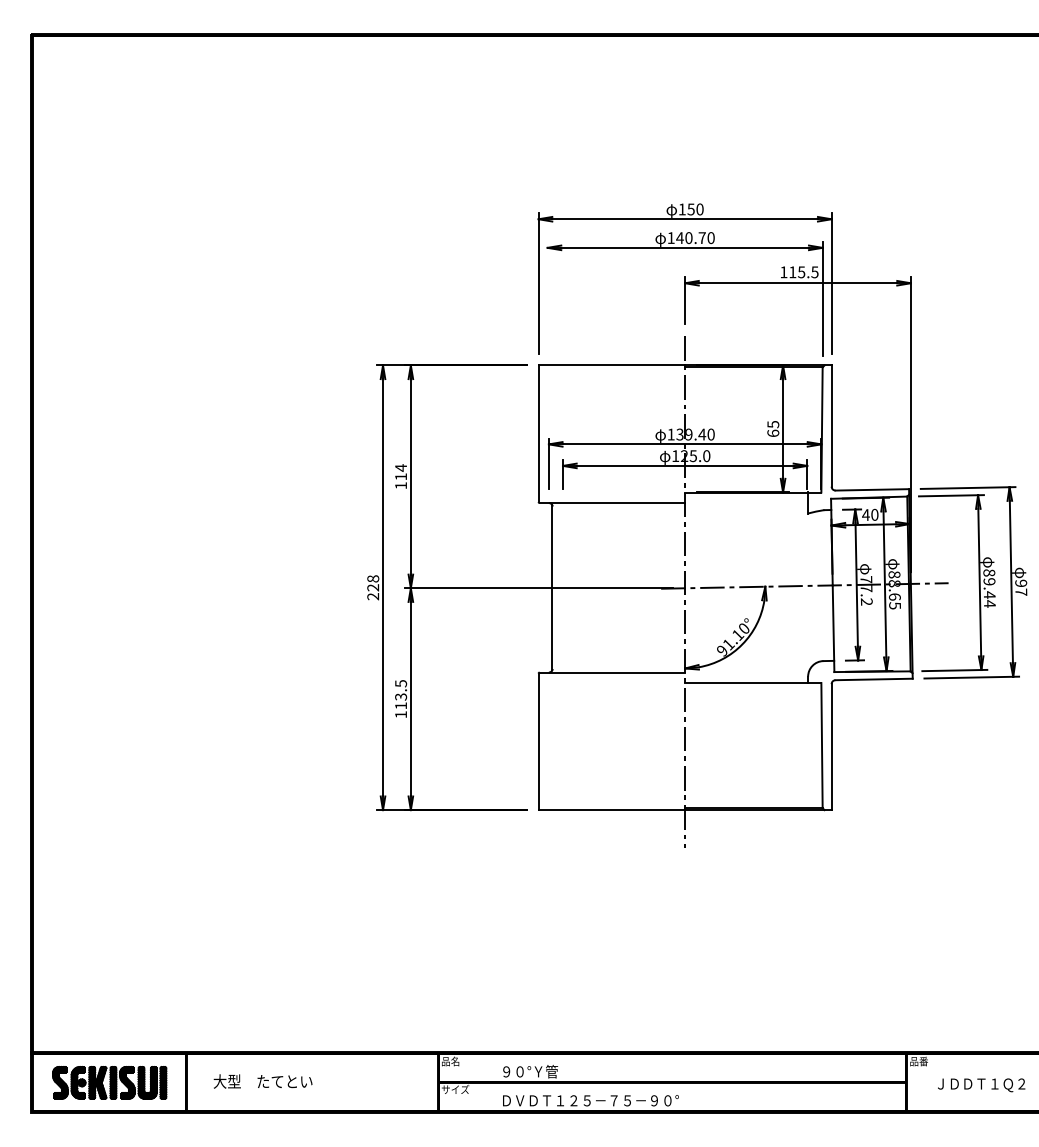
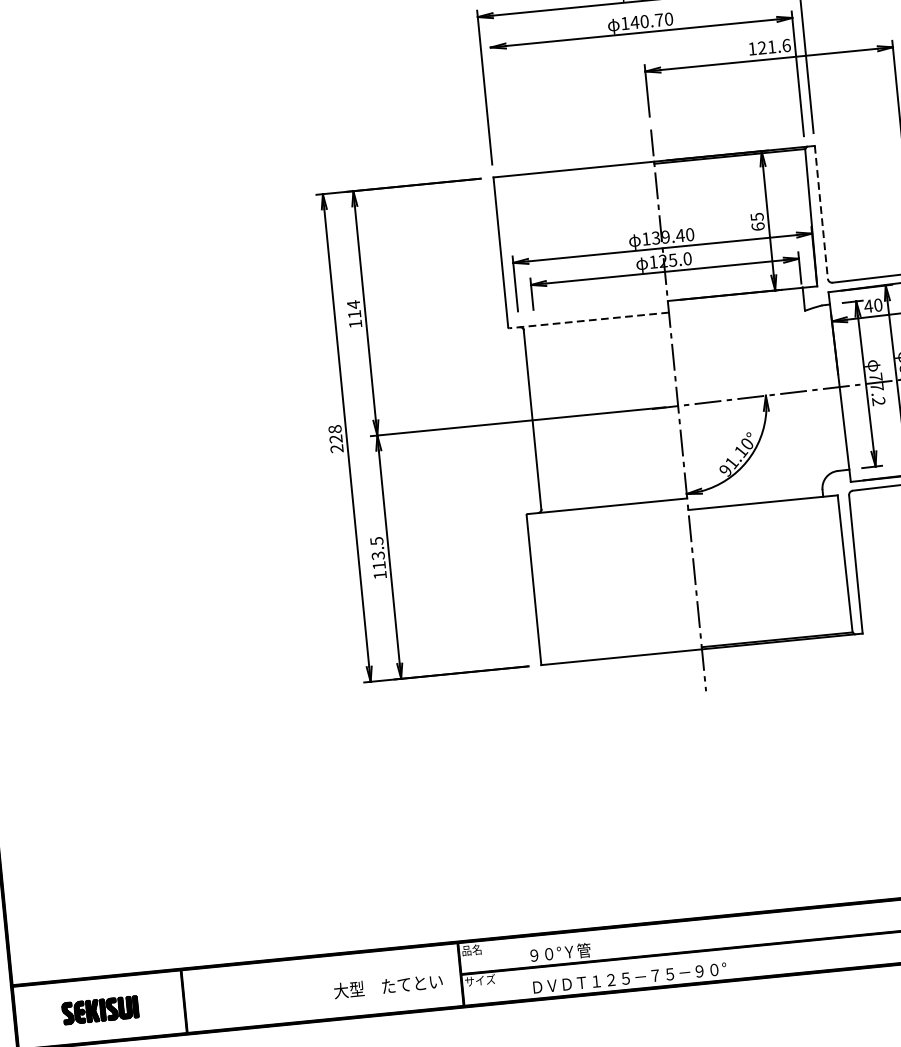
text: (803, 272) -> (773, 47), 115.5 -> 121.6
line: (831, 426) -> (821, 212), solid -> dashed
line: (612, 503) -> (589, 320), solid -> dashed
text: (262, 1081) -> (387, 986), moved
part: (109, 1082) -> (100, 1009), size x0.6

